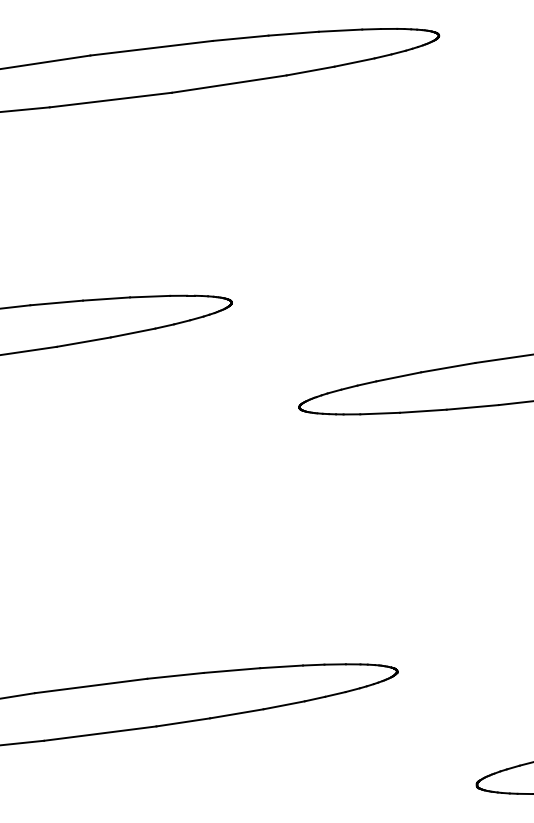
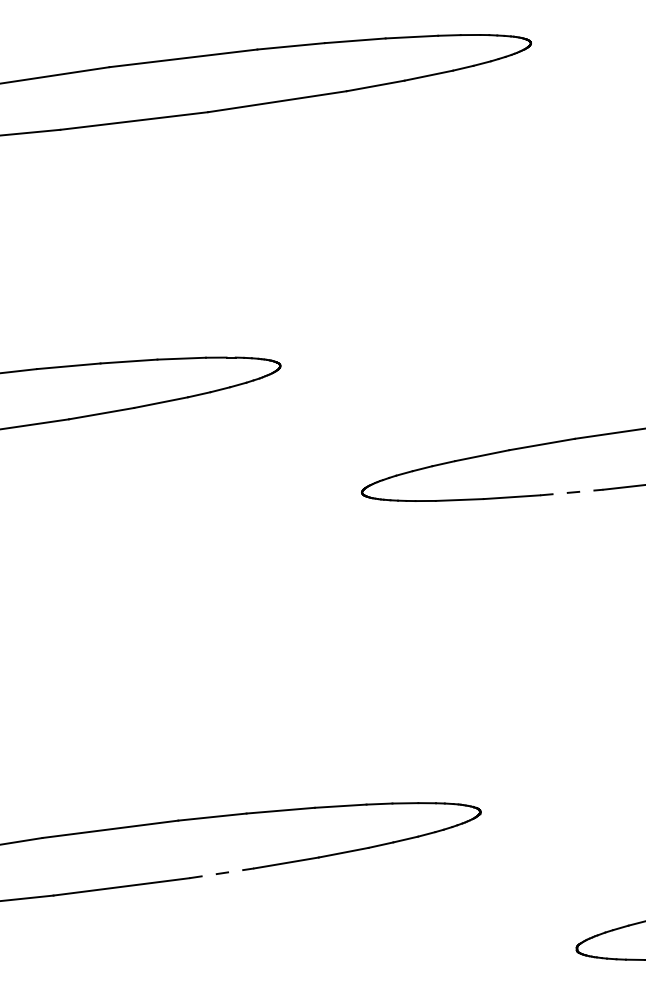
line: (472, 407) -> (571, 492), solid -> dashed
line: (183, 722) -> (221, 873), solid -> dashed

